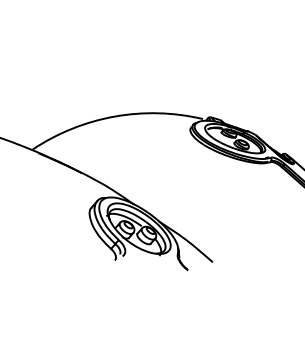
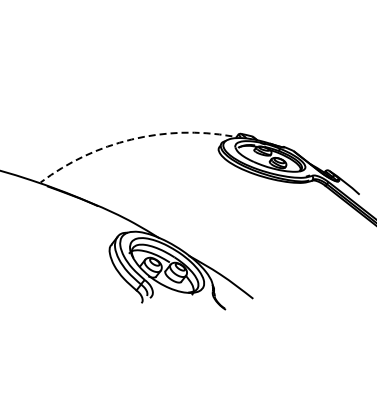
arc: (114, 116) -> (131, 139), solid -> dashed

